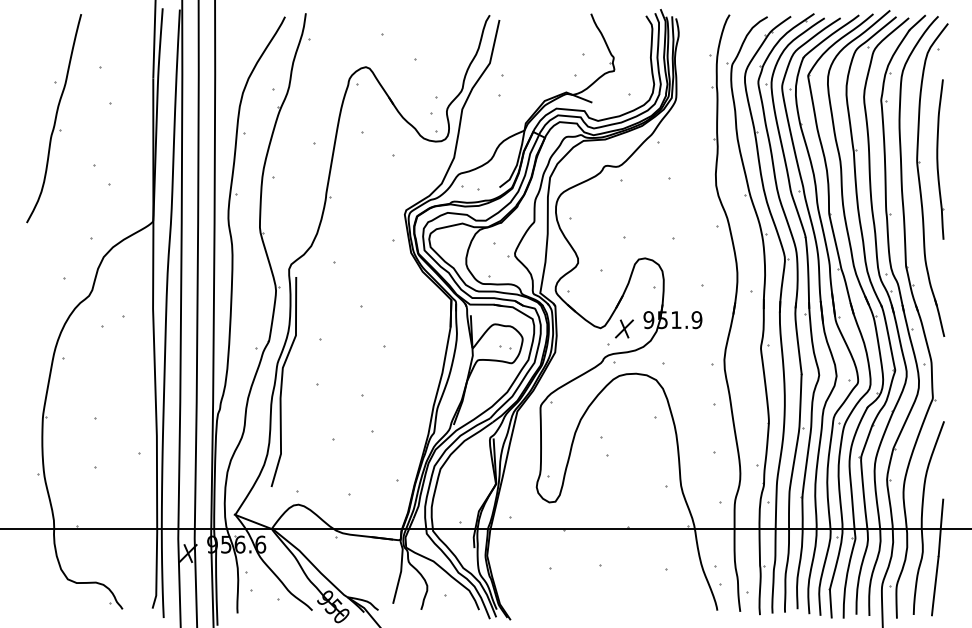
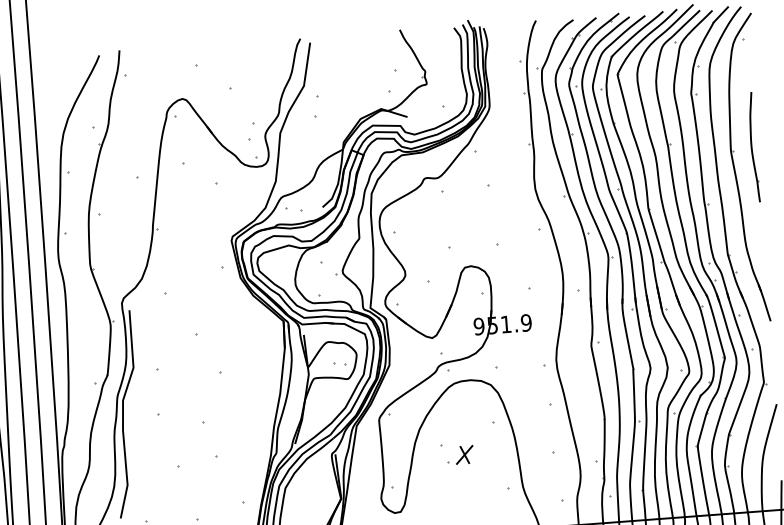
part: (940, 159) -> (753, 147), size x0.7
part: (624, 328) -> (464, 454), moved

